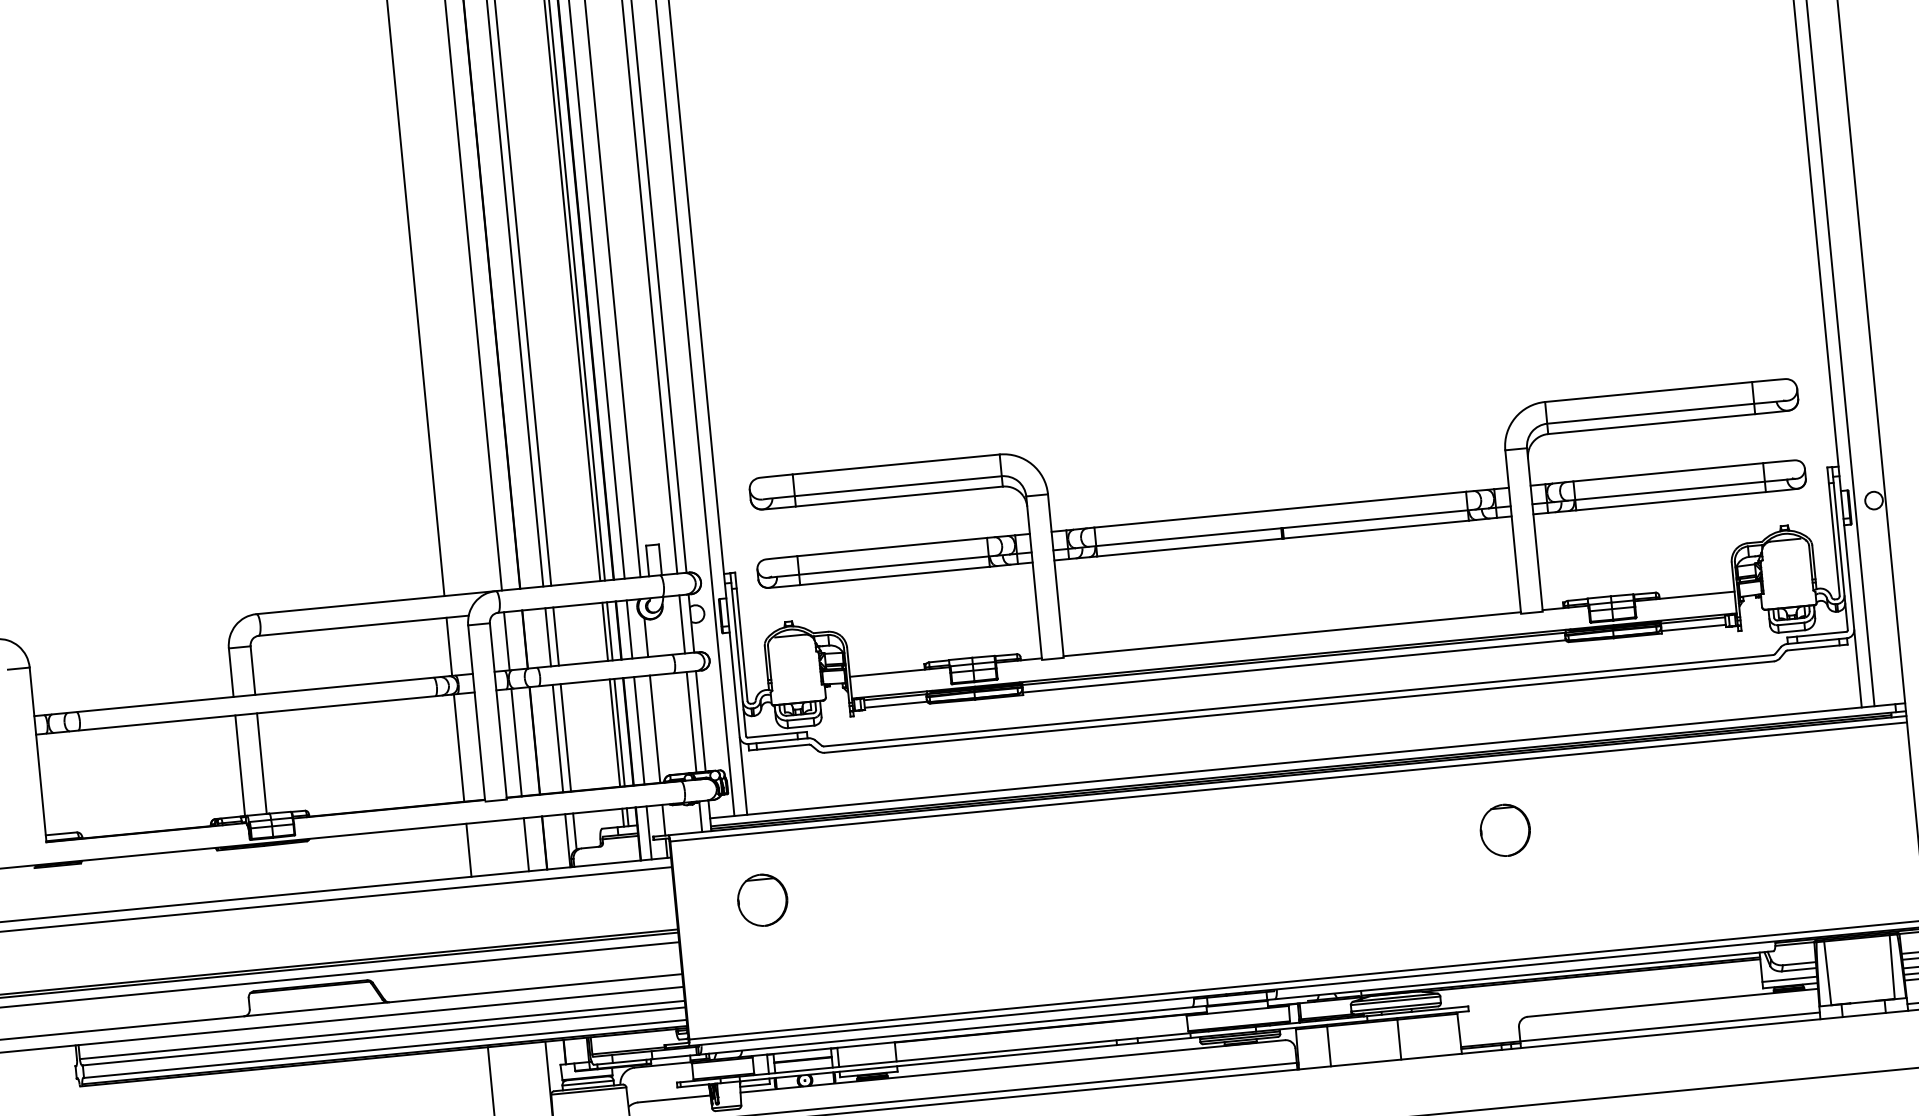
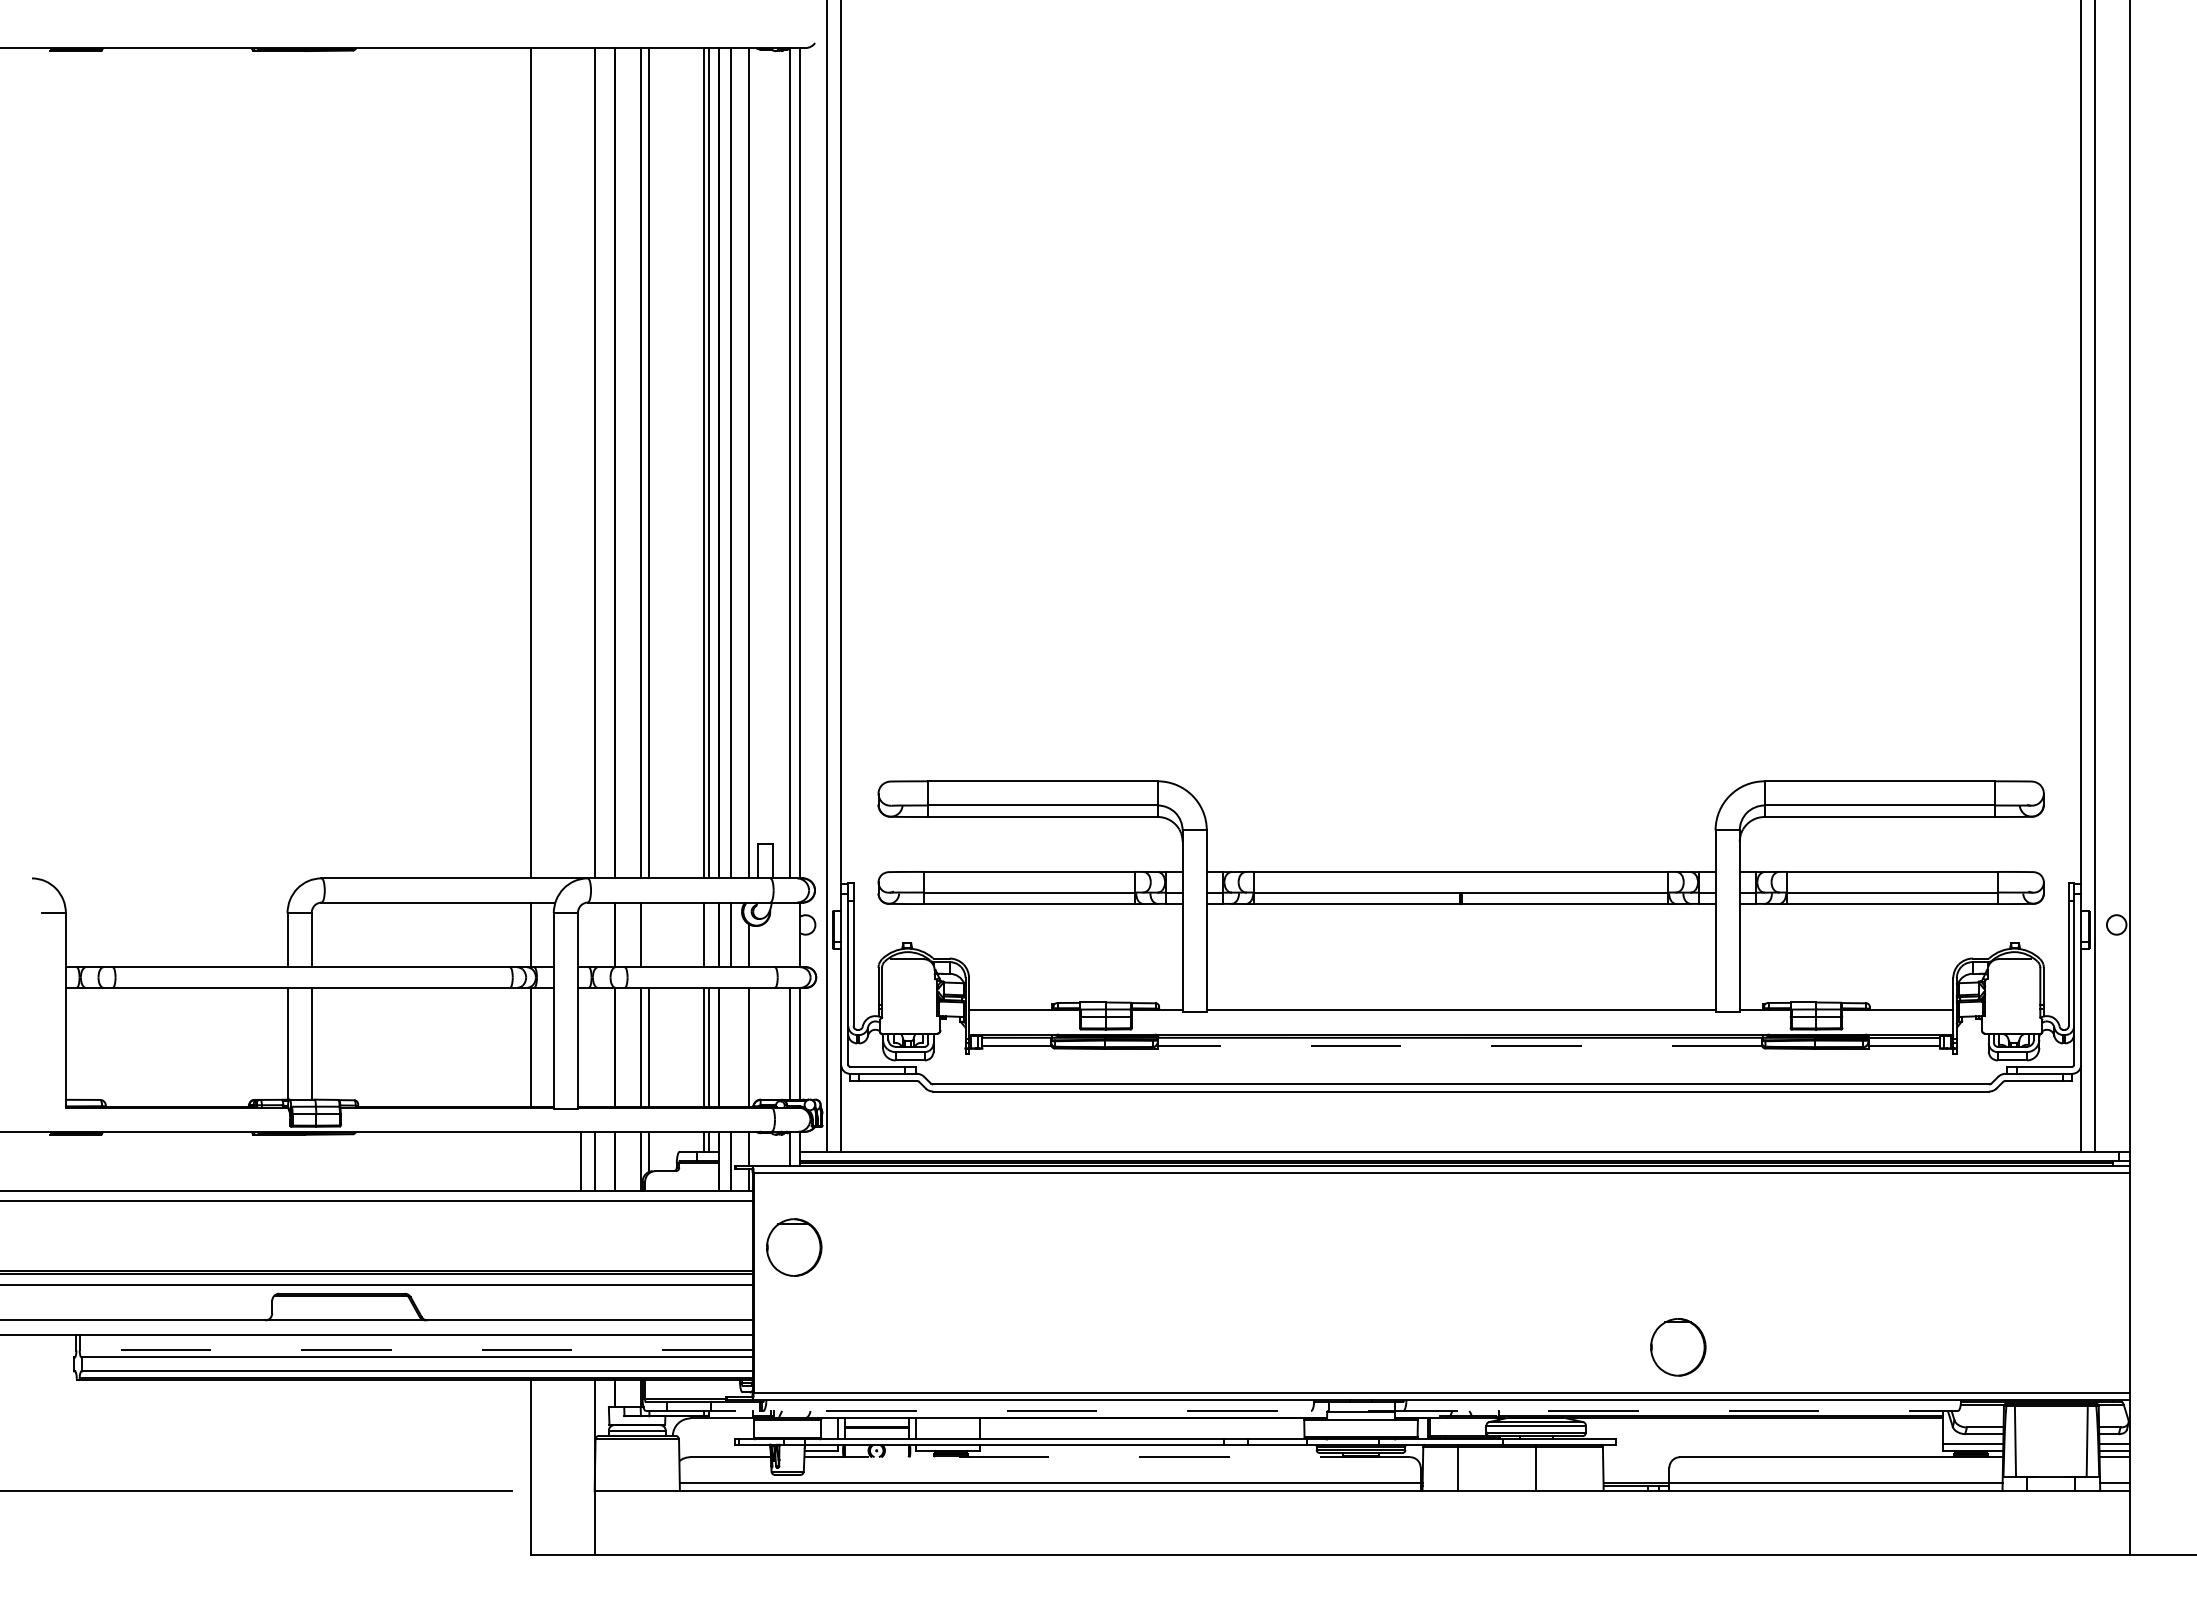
line: (681, 624) -> (789, 934), removed
line: (610, 631) -> (709, 934), removed
line: (556, 636) -> (649, 934), removed
line: (506, 640) -> (594, 934), removed
line: (1293, 666) -> (1459, 1046), solid -> dashed
line: (639, 730) -> (731, 1047), removed
line: (516, 742) -> (594, 1047), removed
part: (1505, 830) -> (1678, 1347), moved
line: (468, 849) -> (580, 1160), moved
part: (762, 900) -> (794, 1247), moved
line: (1184, 1008) -> (1302, 1411), solid -> dashed
line: (381, 1030) -> (415, 1350), solid -> dashed
line: (1013, 1066) -> (1107, 1457), solid -> dashed

